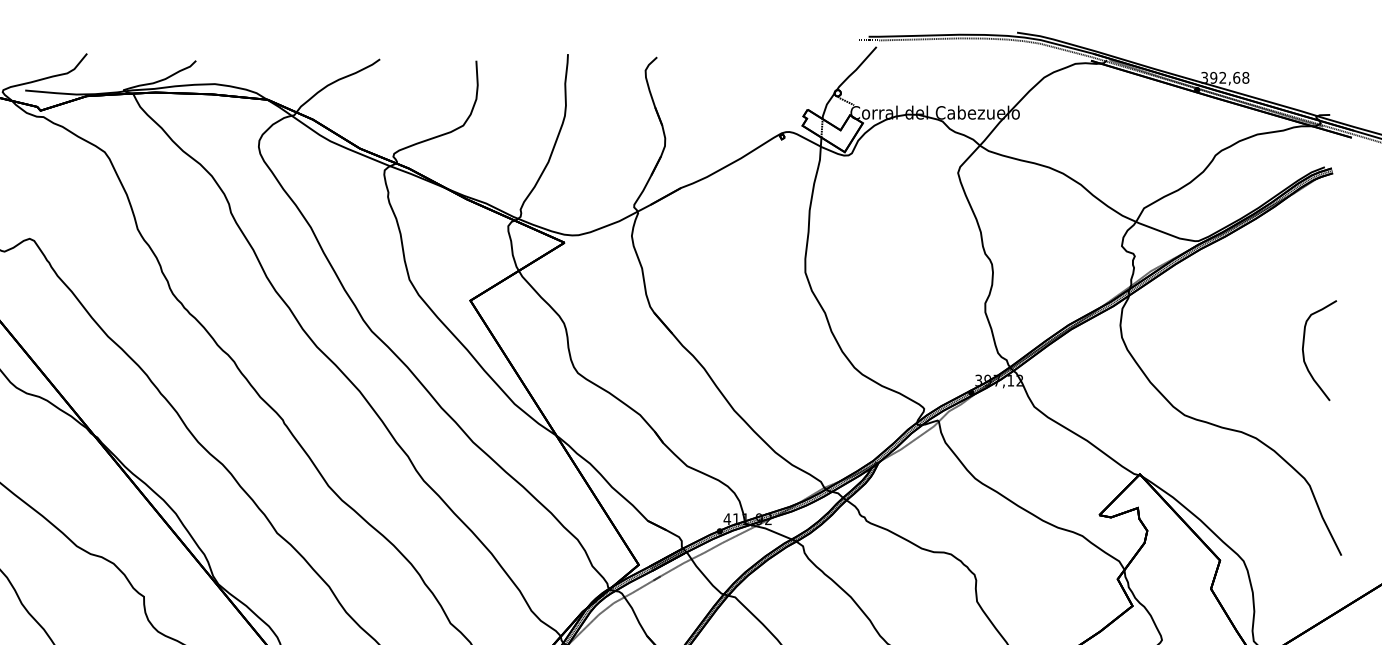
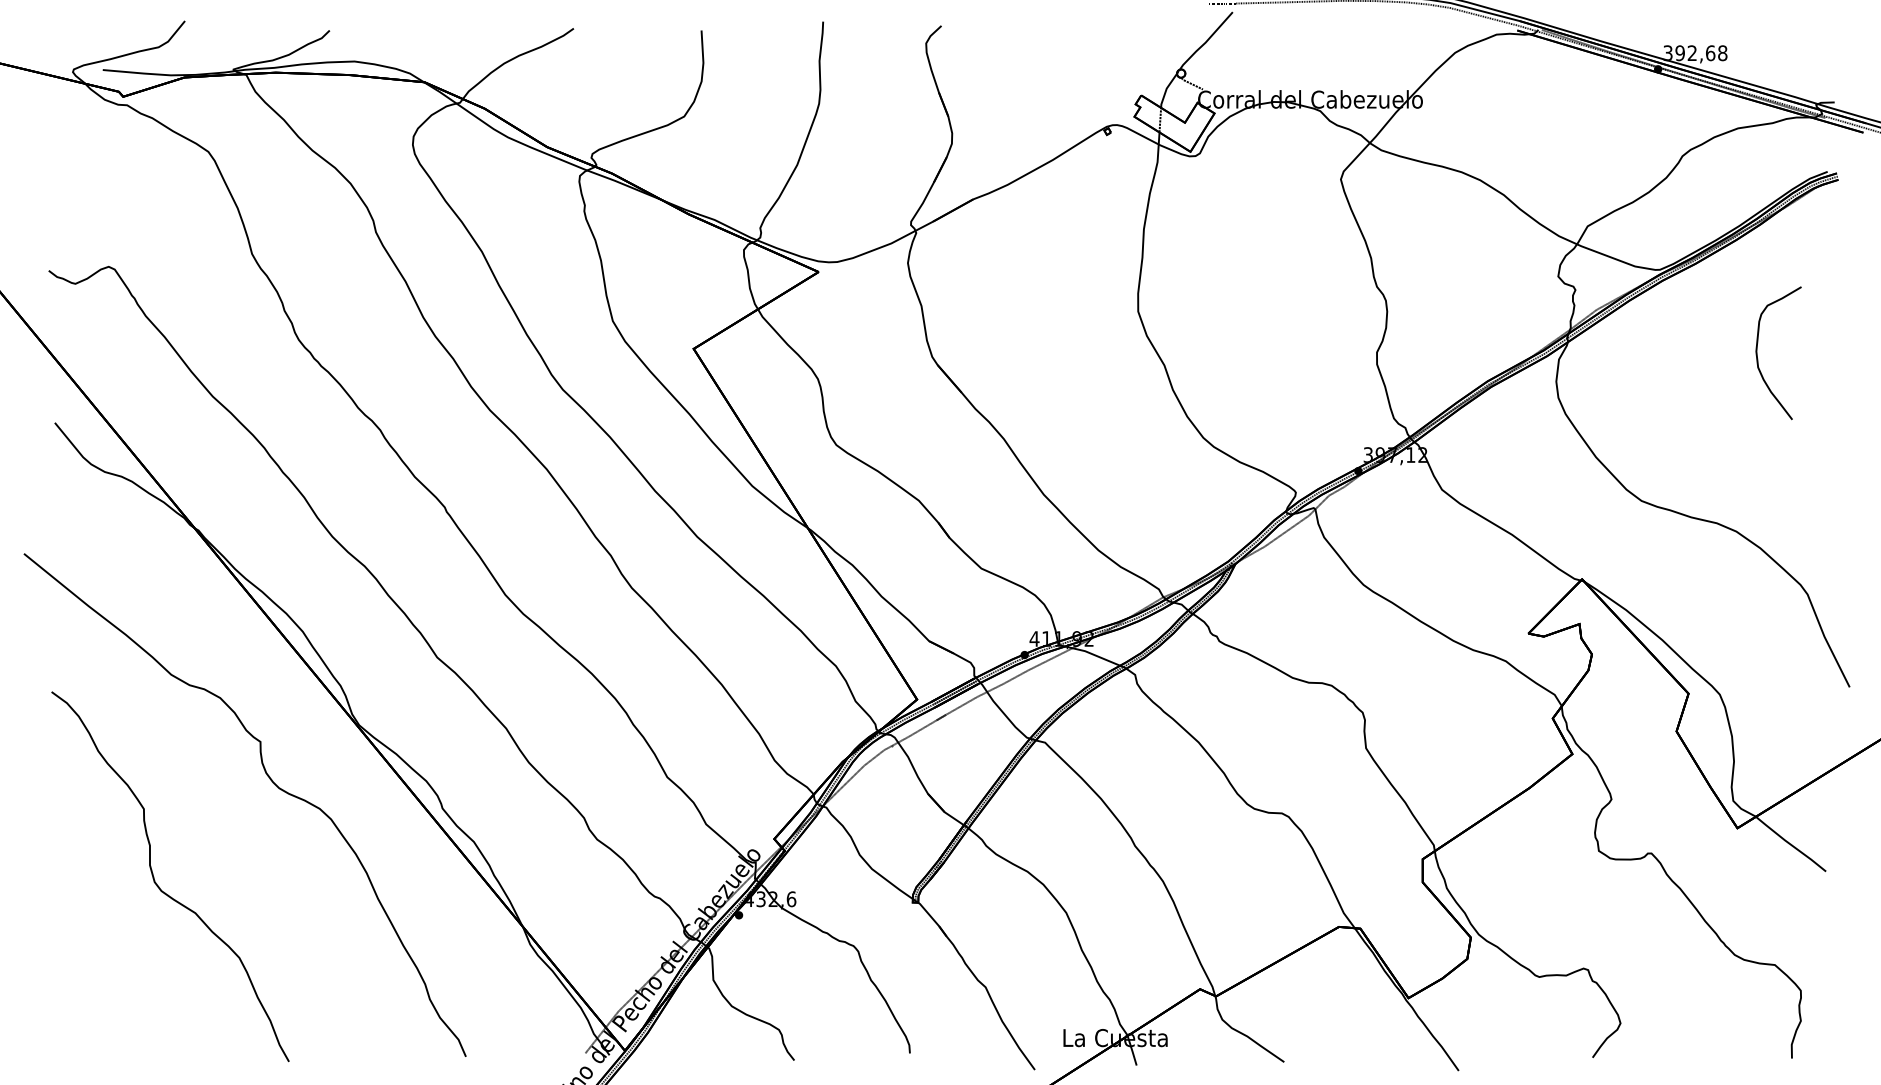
curve: (1304, 354) -> (1758, 358), moved

